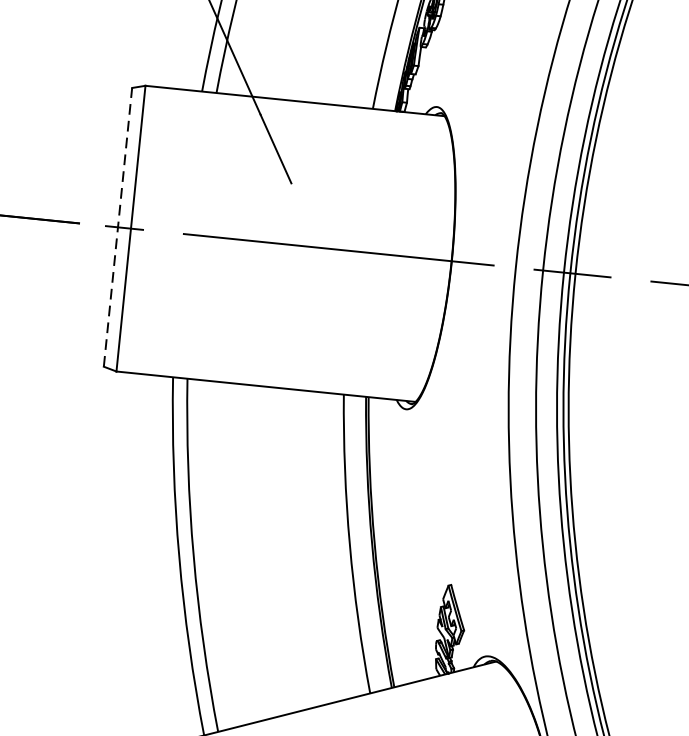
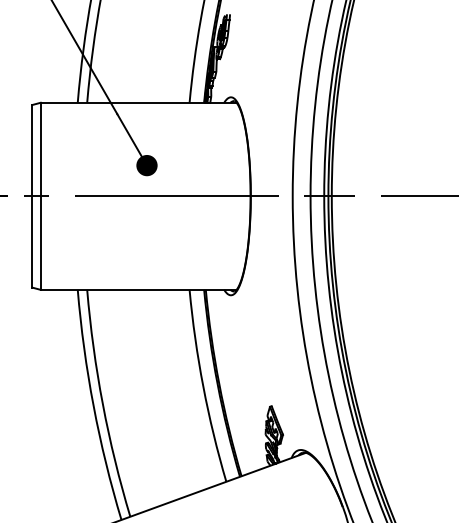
fill: (297, 198) -> (146, 165), added
line: (118, 226) -> (32, 195), dashed -> solid

